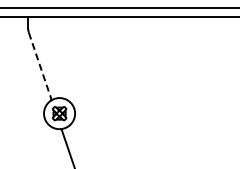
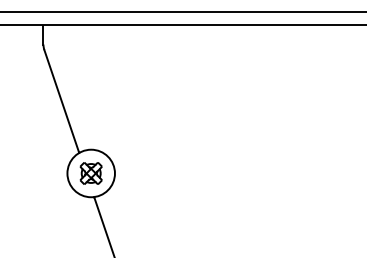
line: (40, 66) -> (62, 101), dashed -> solid

